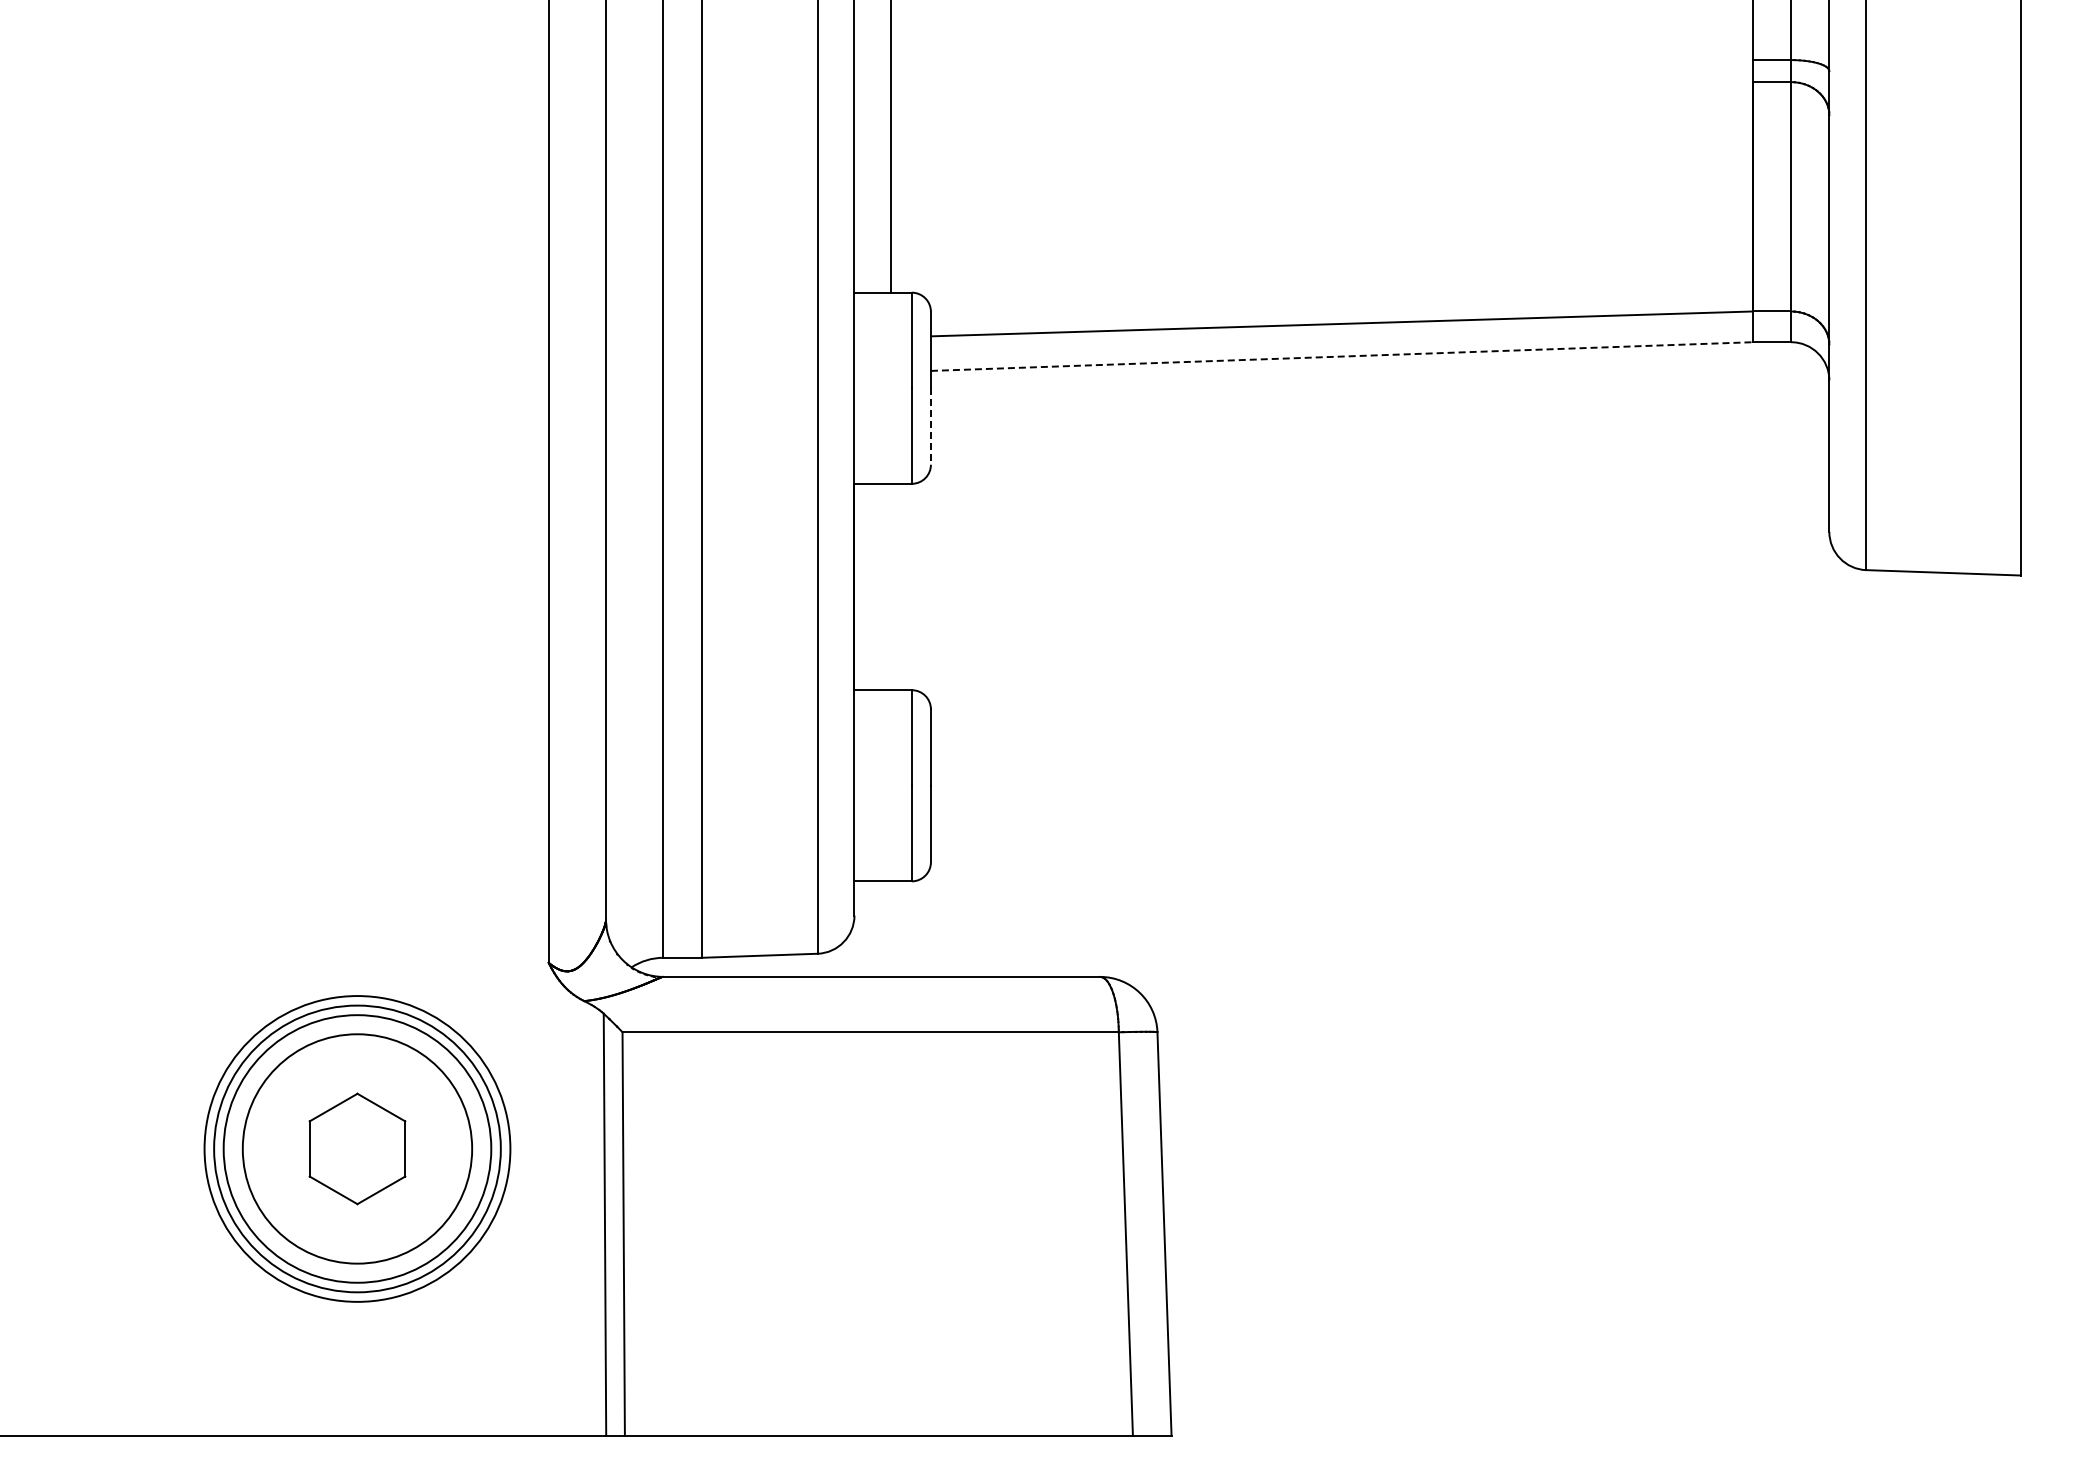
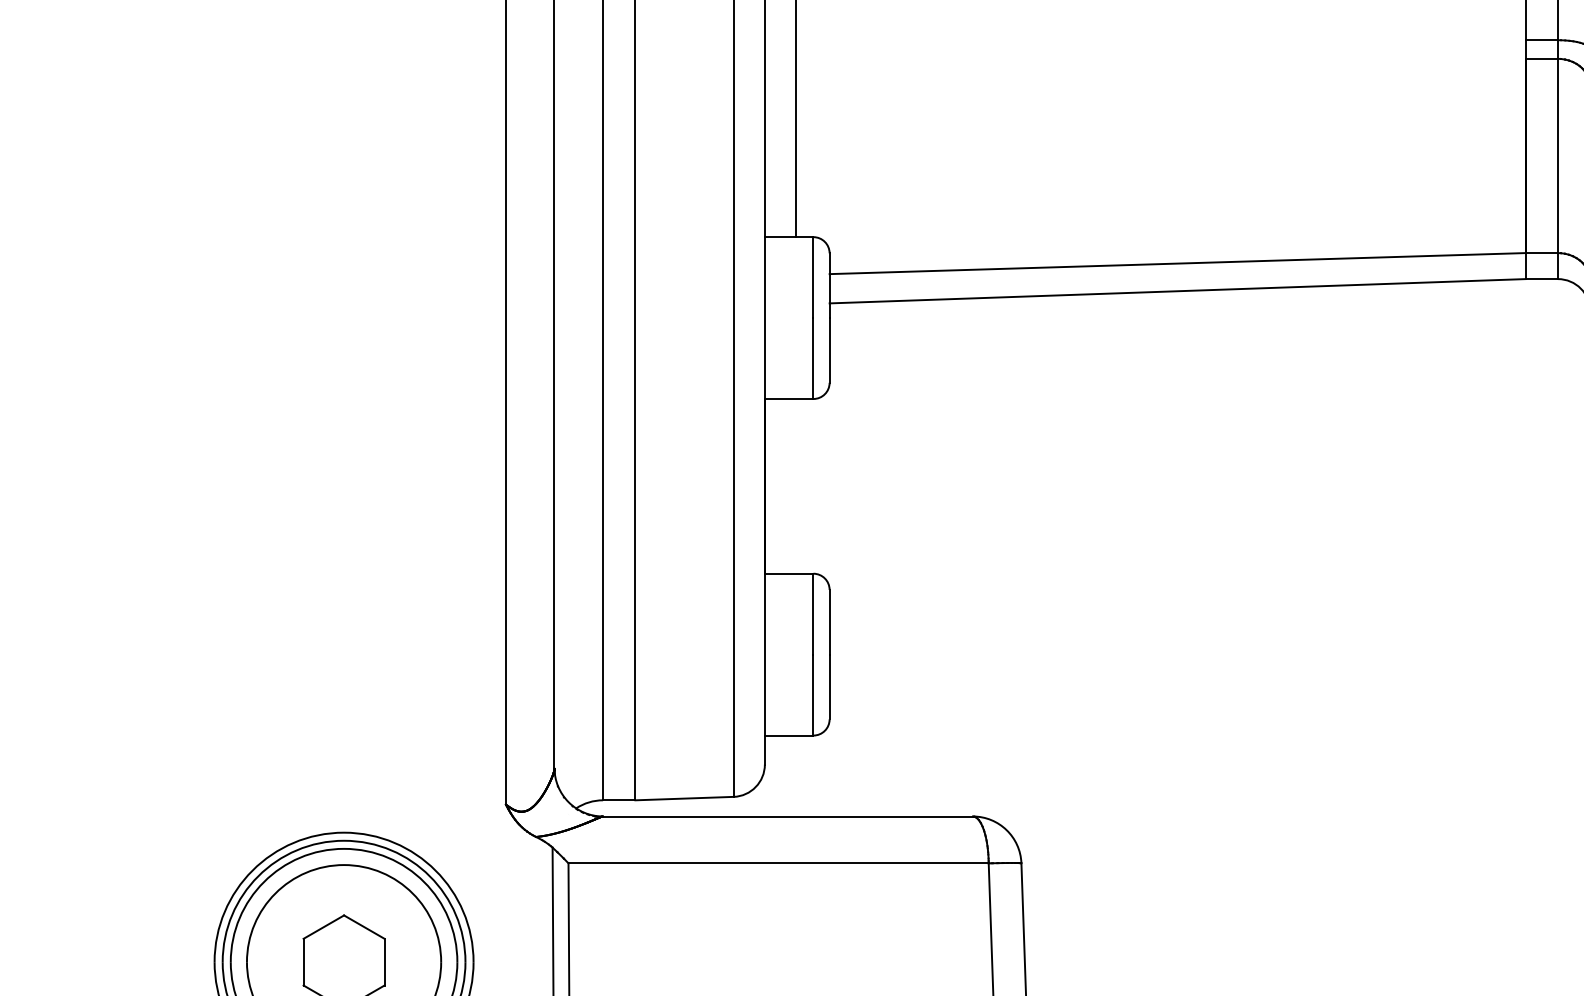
line: (1342, 356) -> (1178, 291), dashed -> solid
line: (930, 427) -> (829, 351), dashed -> solid

